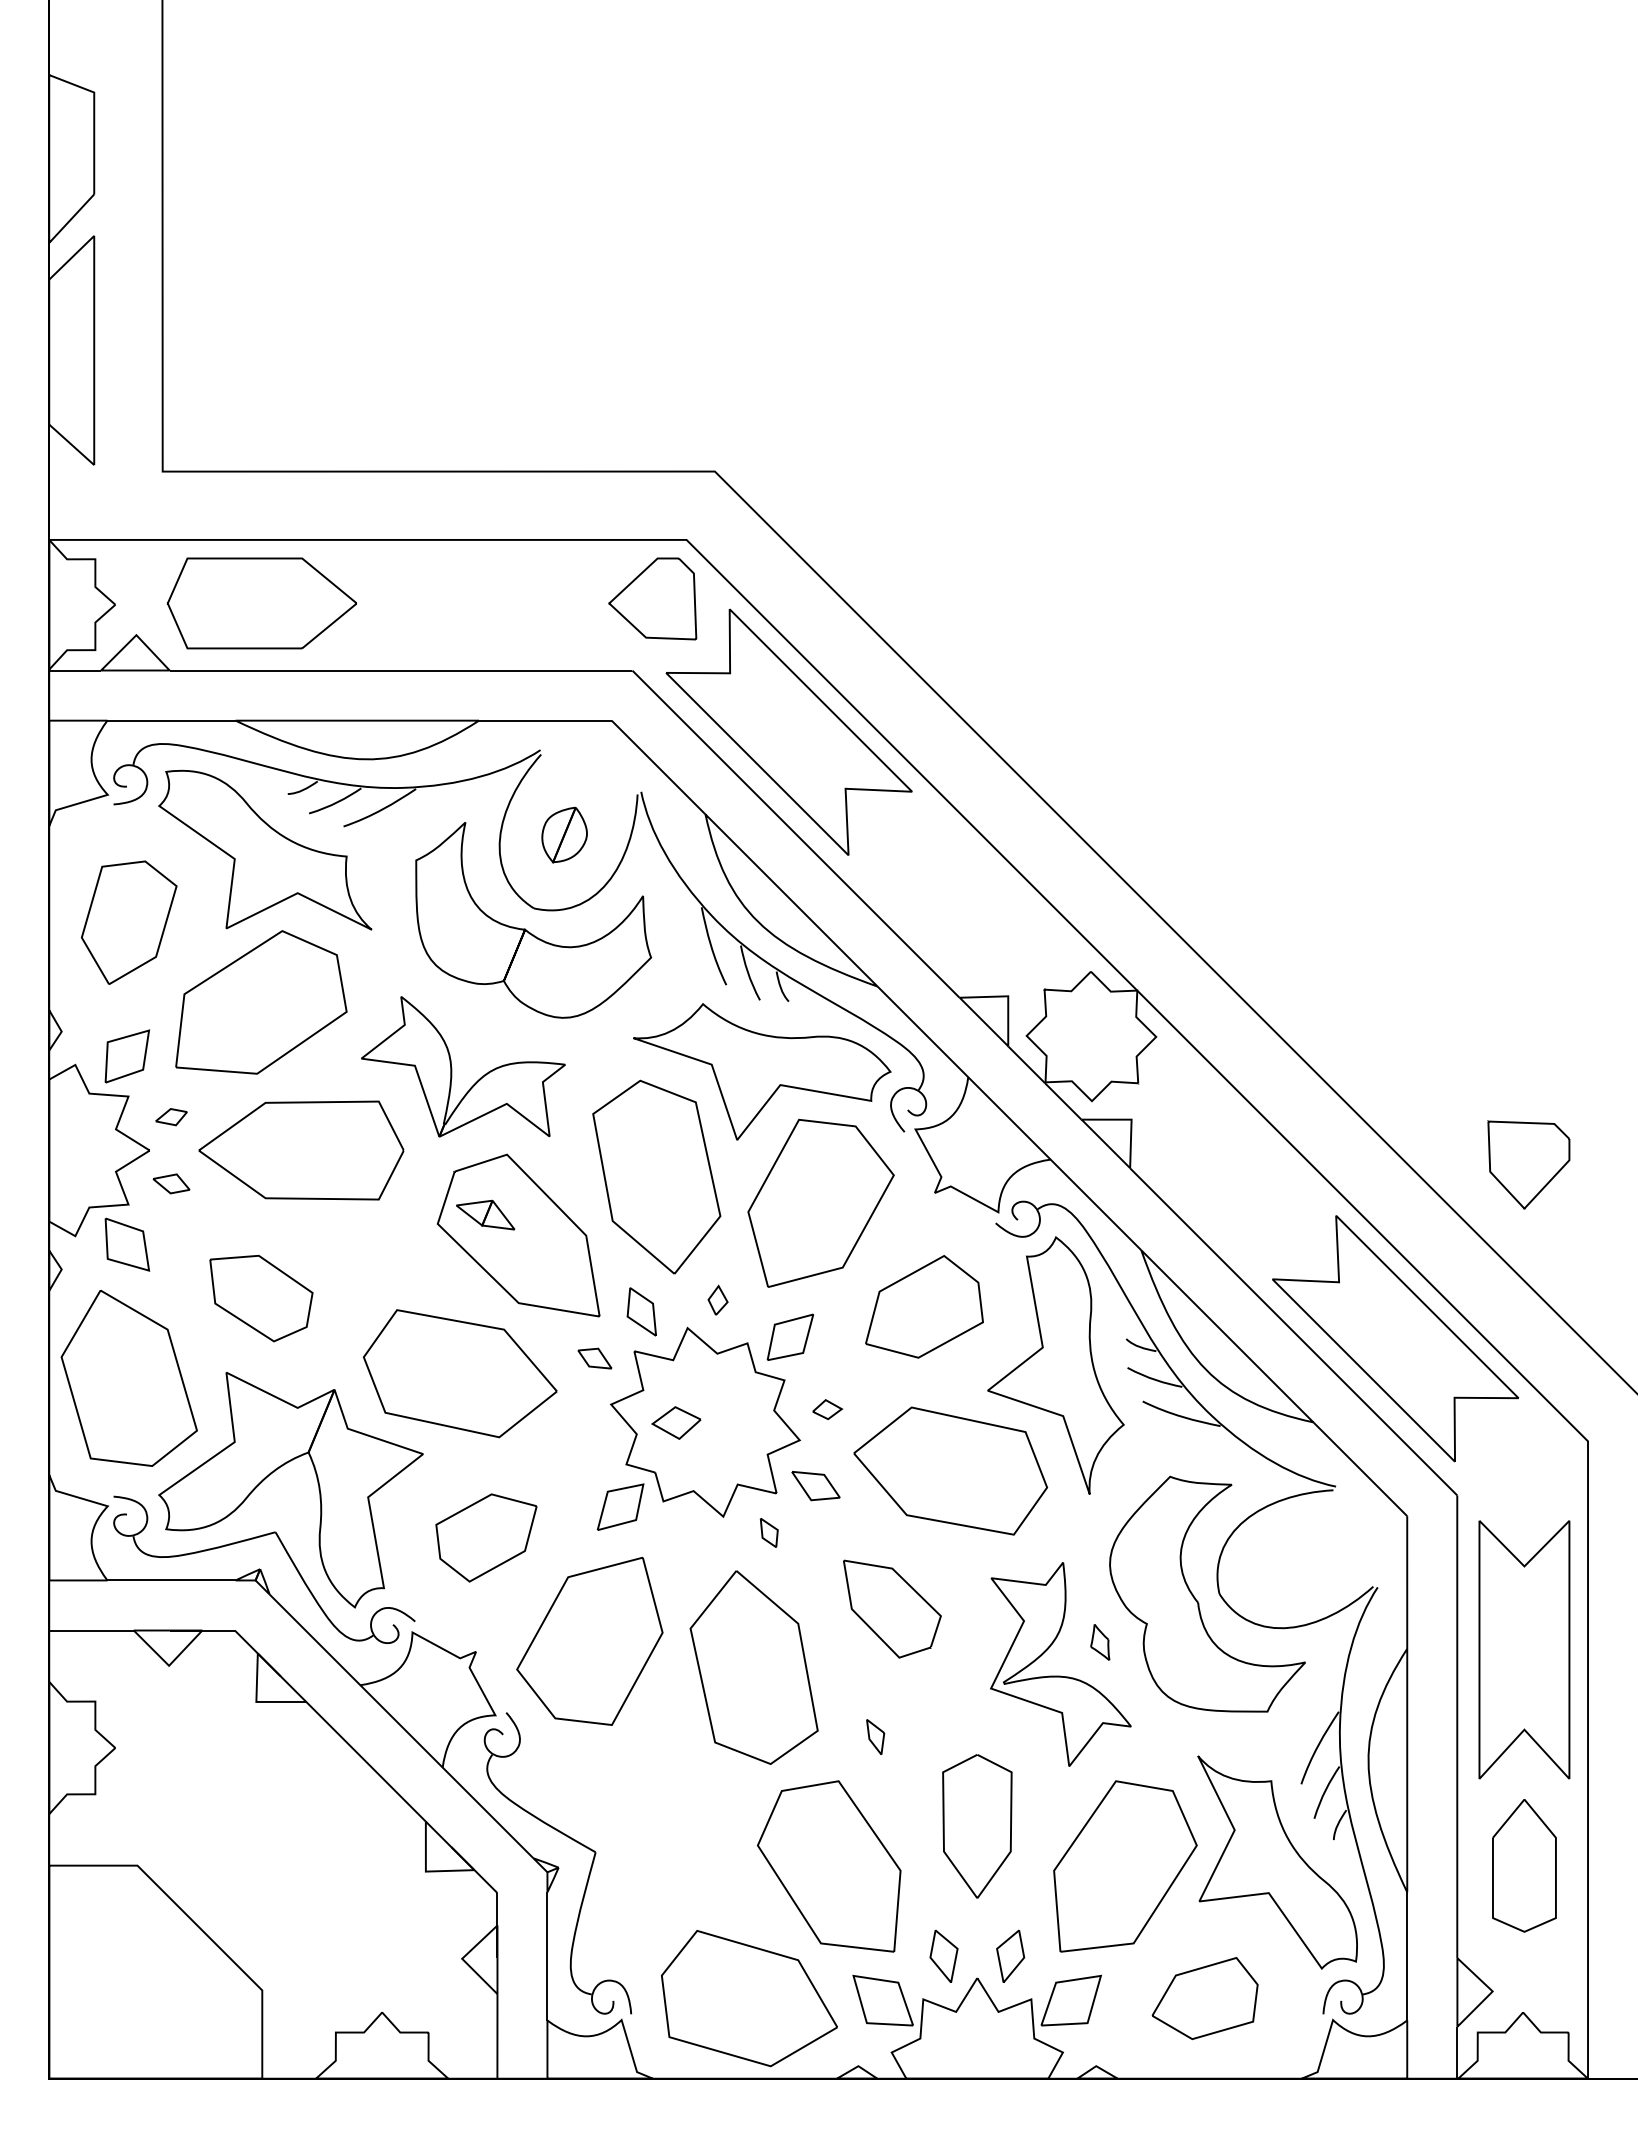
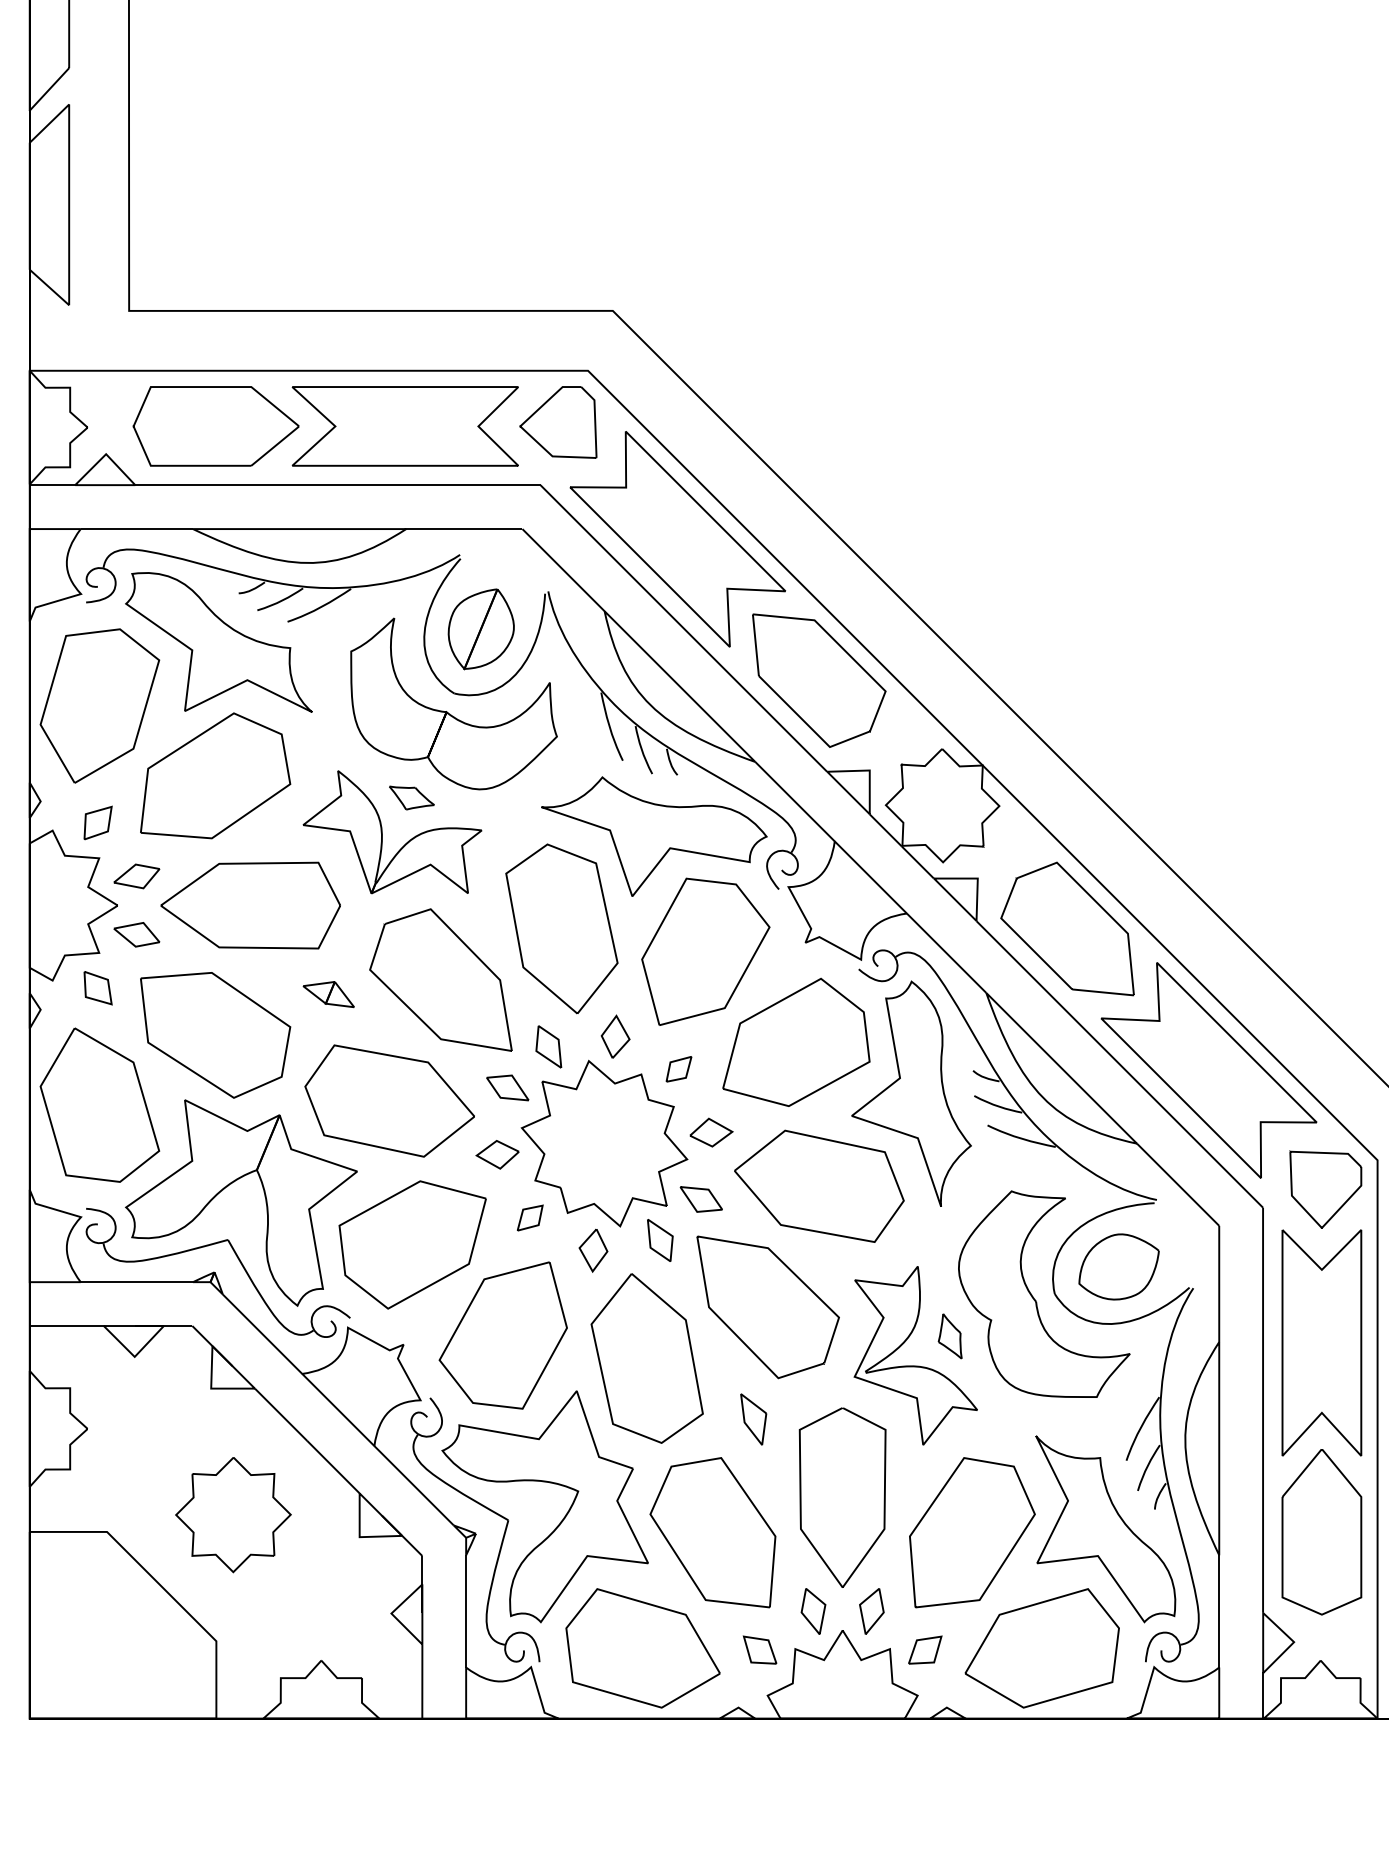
part: (477, 603) -> (404, 426), added
part: (564, 834) -> (481, 628), size x1.67
part: (950, 893) -> (819, 680), added
part: (128, 922) -> (99, 705), size x1.43
part: (485, 1027) -> (411, 797), added
part: (126, 1055) -> (97, 822), size x0.71
part: (171, 1116) -> (136, 875), size x1.67
part: (1528, 1164) -> (1325, 1189), moved
part: (1233, 1176) -> (1067, 928), added
part: (171, 1183) -> (136, 934), size x1.43
part: (485, 1214) -> (328, 994), moved
part: (126, 1244) -> (97, 987), size x0.71
part: (261, 1298) -> (215, 1035), size x1.67
part: (717, 1300) -> (615, 1036), size x1.67
part: (924, 1306) -> (796, 1042), size x1.43
part: (790, 1337) -> (679, 1069), size x0.62
part: (594, 1358) -> (507, 1087), size x1.43
part: (827, 1409) -> (711, 1132), size x1.67
part: (676, 1422) -> (497, 1154), moved
part: (620, 1507) -> (530, 1218), size x0.62
part: (769, 1532) -> (660, 1240), size x1.67
part: (486, 1537) -> (412, 1244), size x1.67
part: (692, 1544) -> (593, 1250), added
part: (1292, 1563) -> (1118, 1267), added
part: (892, 1608) -> (768, 1306), size x1.67
part: (1100, 1642) -> (950, 1336), size x1.43
part: (875, 1736) -> (753, 1418), size x1.67
part: (977, 1826) -> (842, 1497), size x1.43
part: (281, 1846) -> (233, 1515), added
part: (658, 1849) -> (563, 1517), added
part: (1524, 1865) -> (1321, 1531), size x1.43
part: (1204, 1998) -> (1041, 1648), size x1.67
part: (882, 2000) -> (759, 1650), size x0.62
part: (1071, 2000) -> (925, 1650), size x0.62

